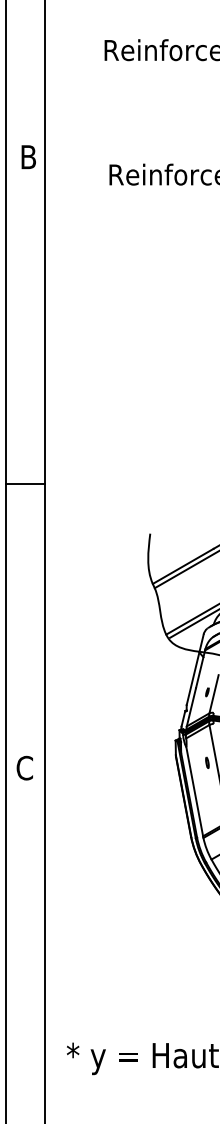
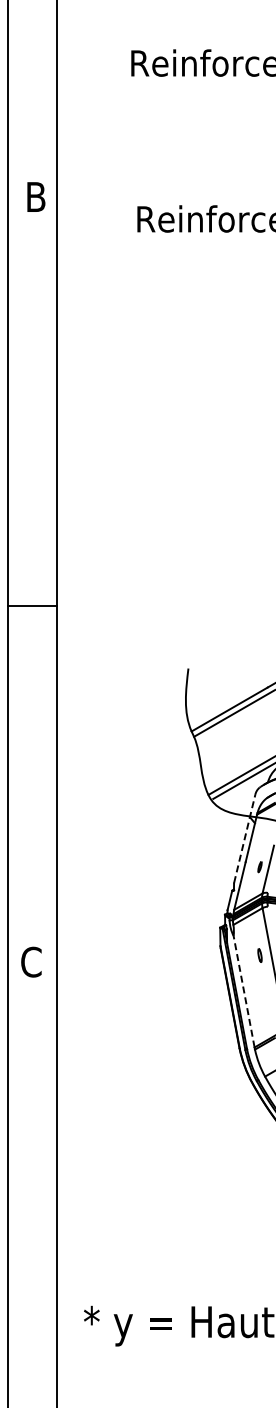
line: (195, 669) -> (244, 838), solid -> dashed
line: (195, 791) -> (244, 991), solid -> dashed

